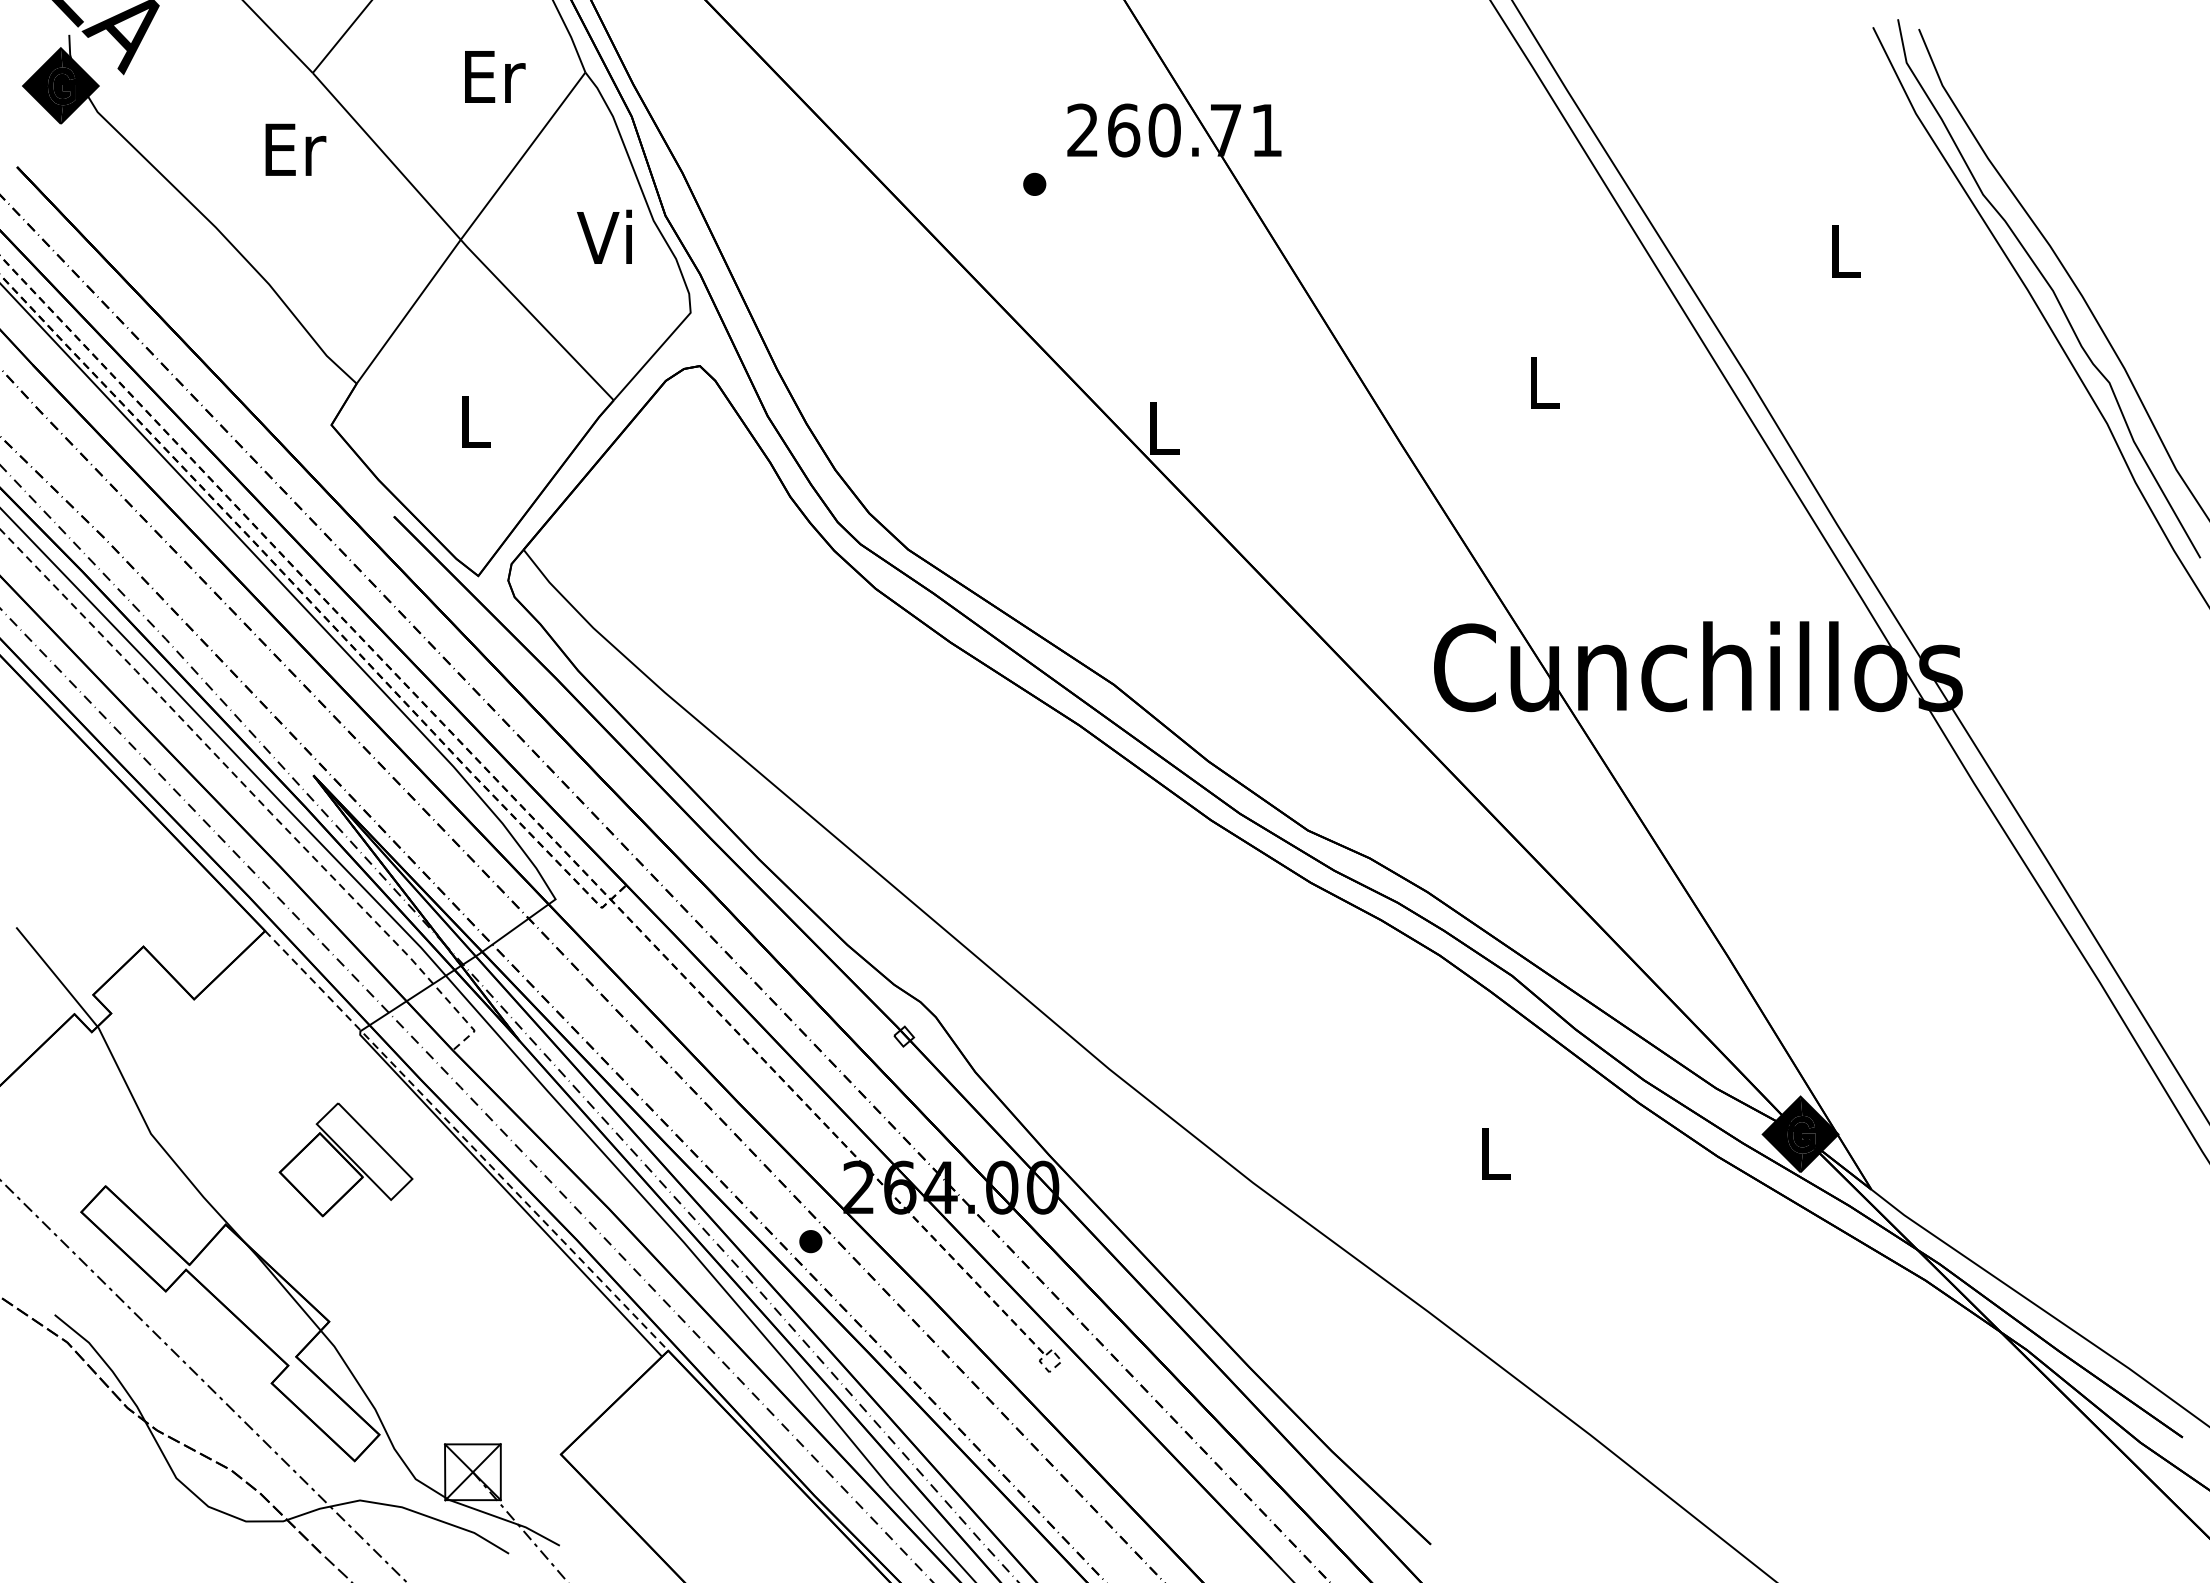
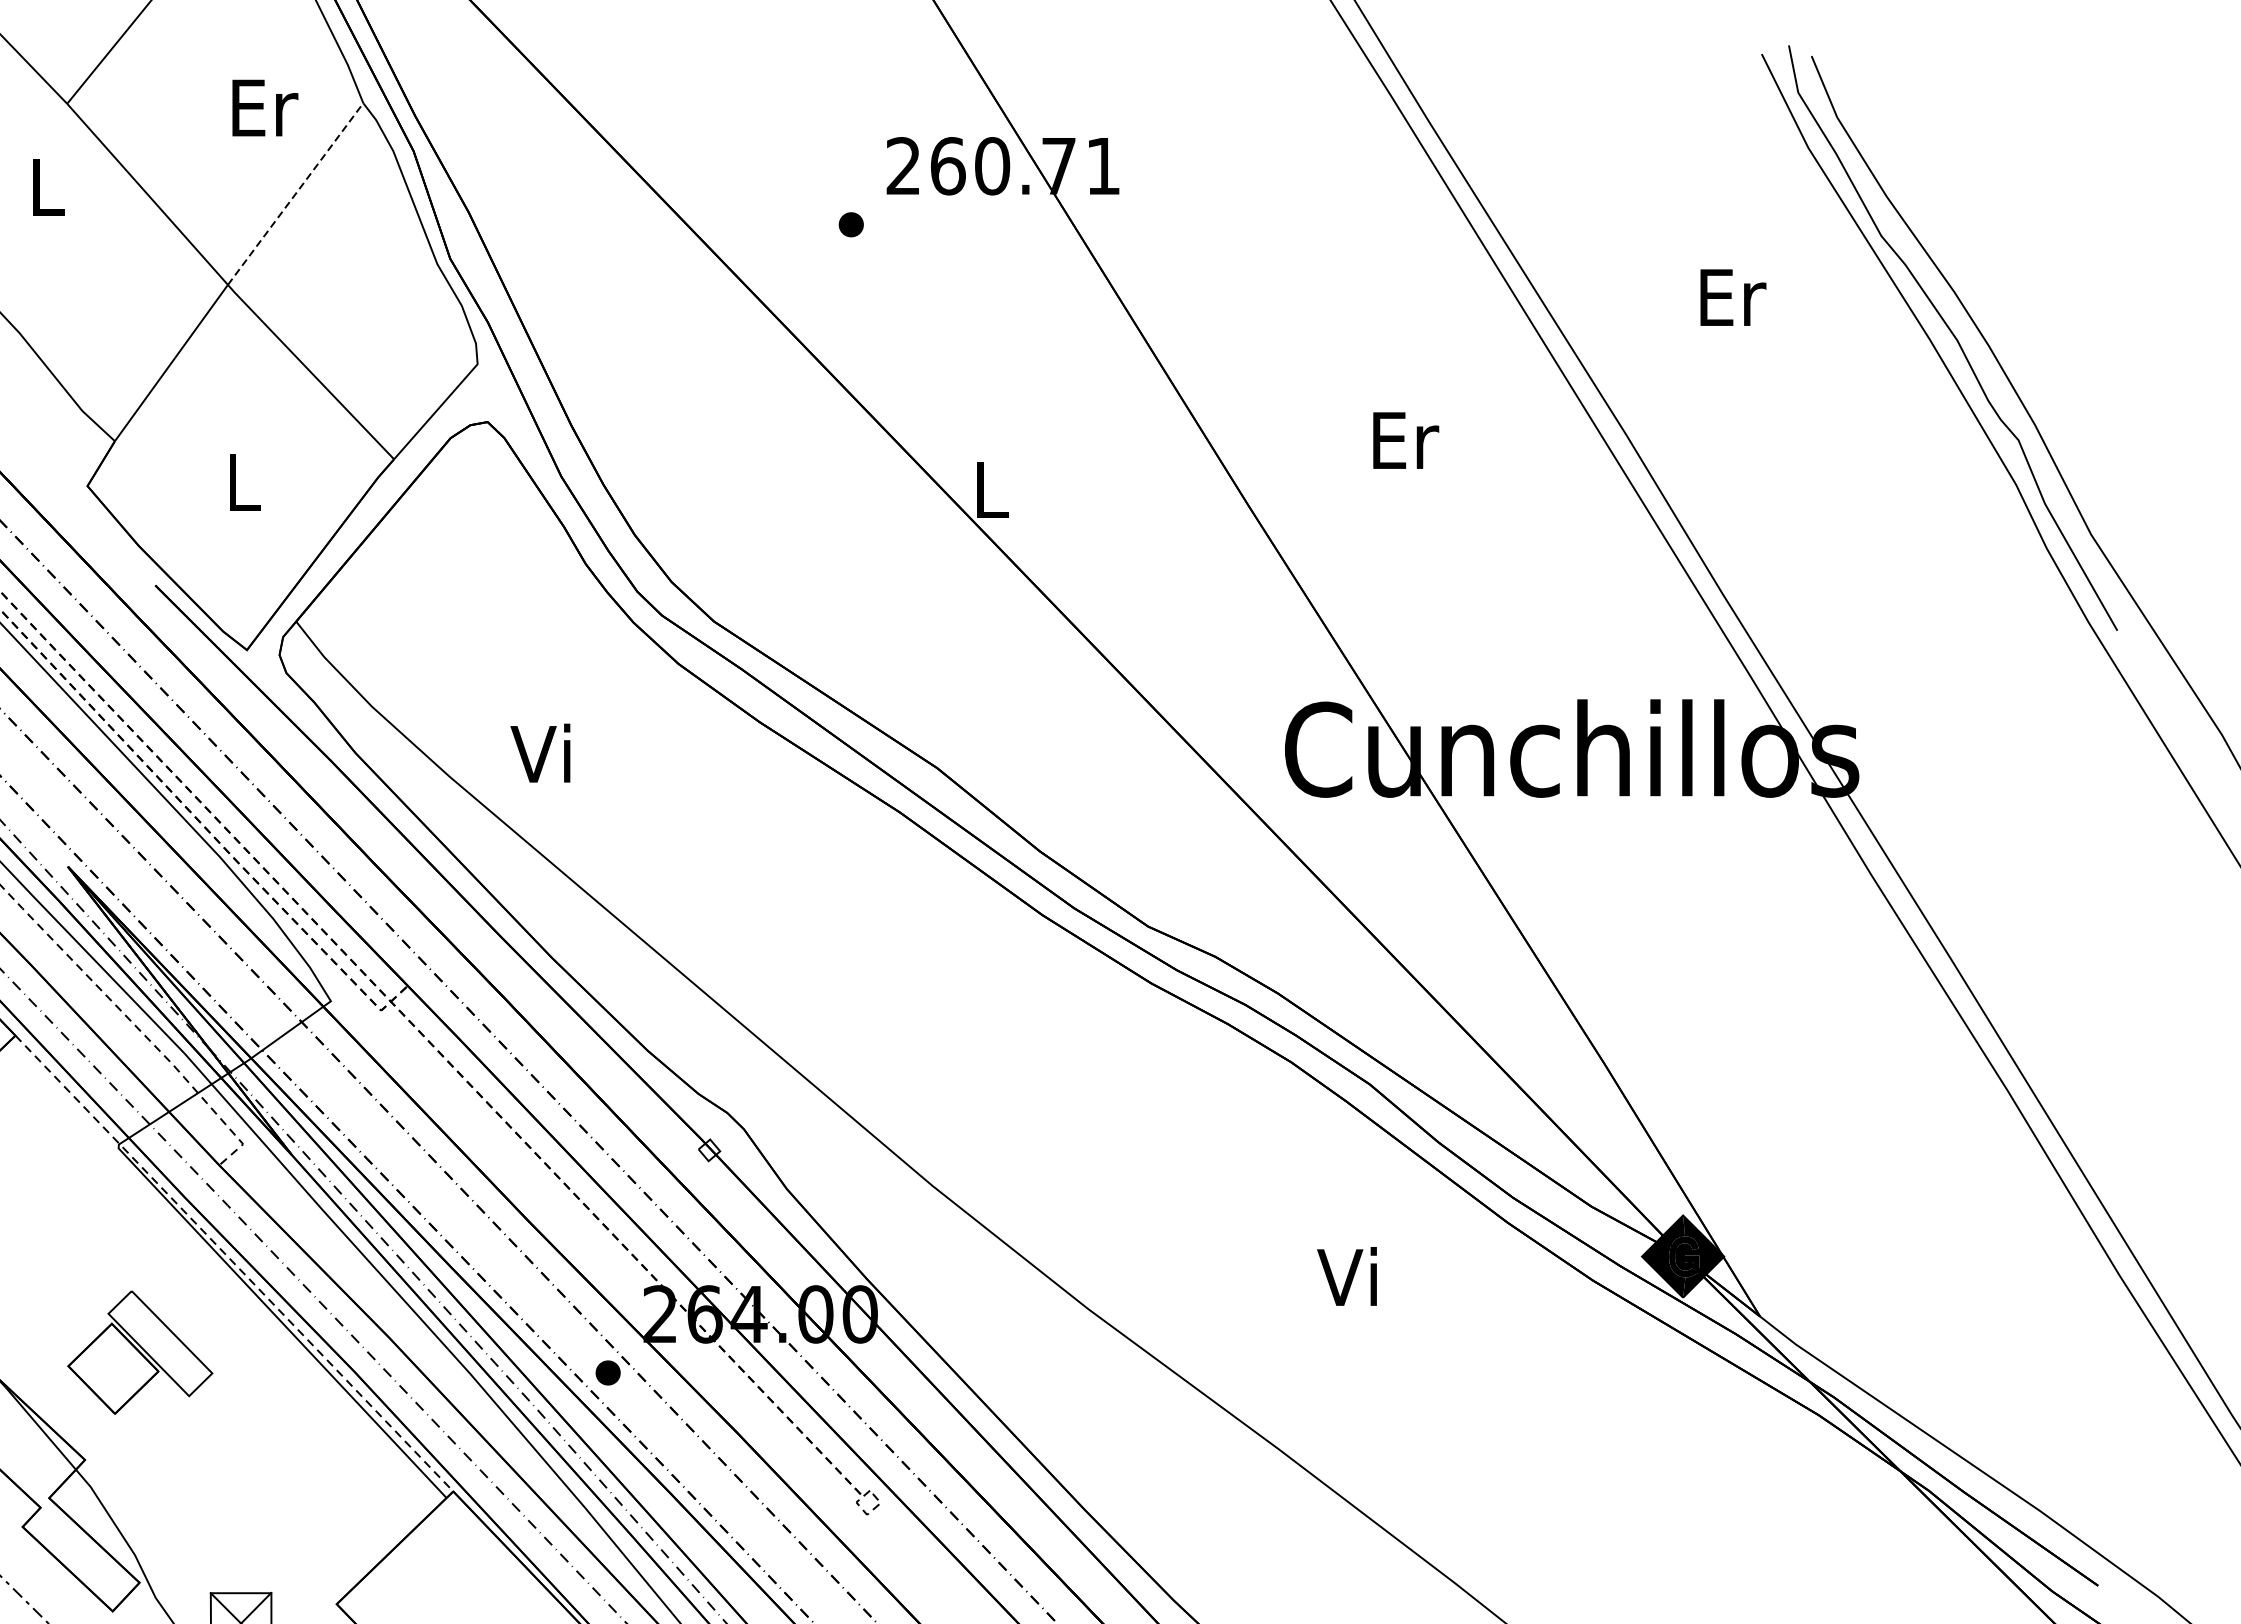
text: (295, 149) -> (48, 186), Er -> L
line: (523, 155) -> (296, 193), solid -> dashed
text: (604, 236) -> (540, 752), moved
text: (1846, 251) -> (1732, 297), L -> Er
text: (1545, 383) -> (1406, 440), L -> Er
text: (1490, 1152) -> (1346, 1276), L -> Vi
part: (345, 1159) -> (139, 1352), moved

